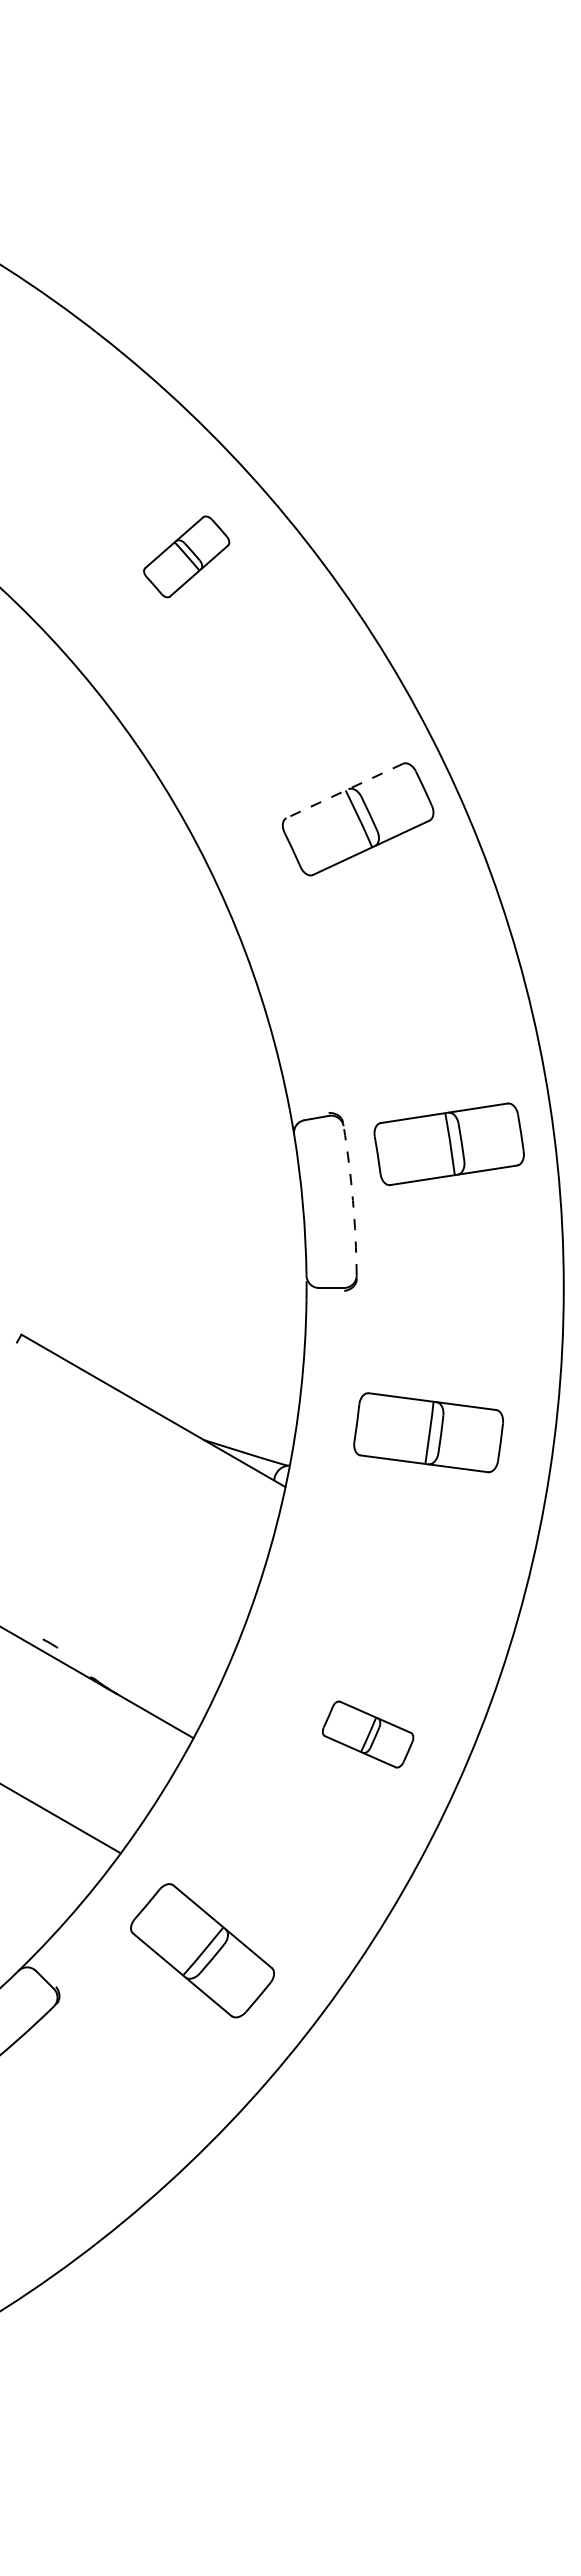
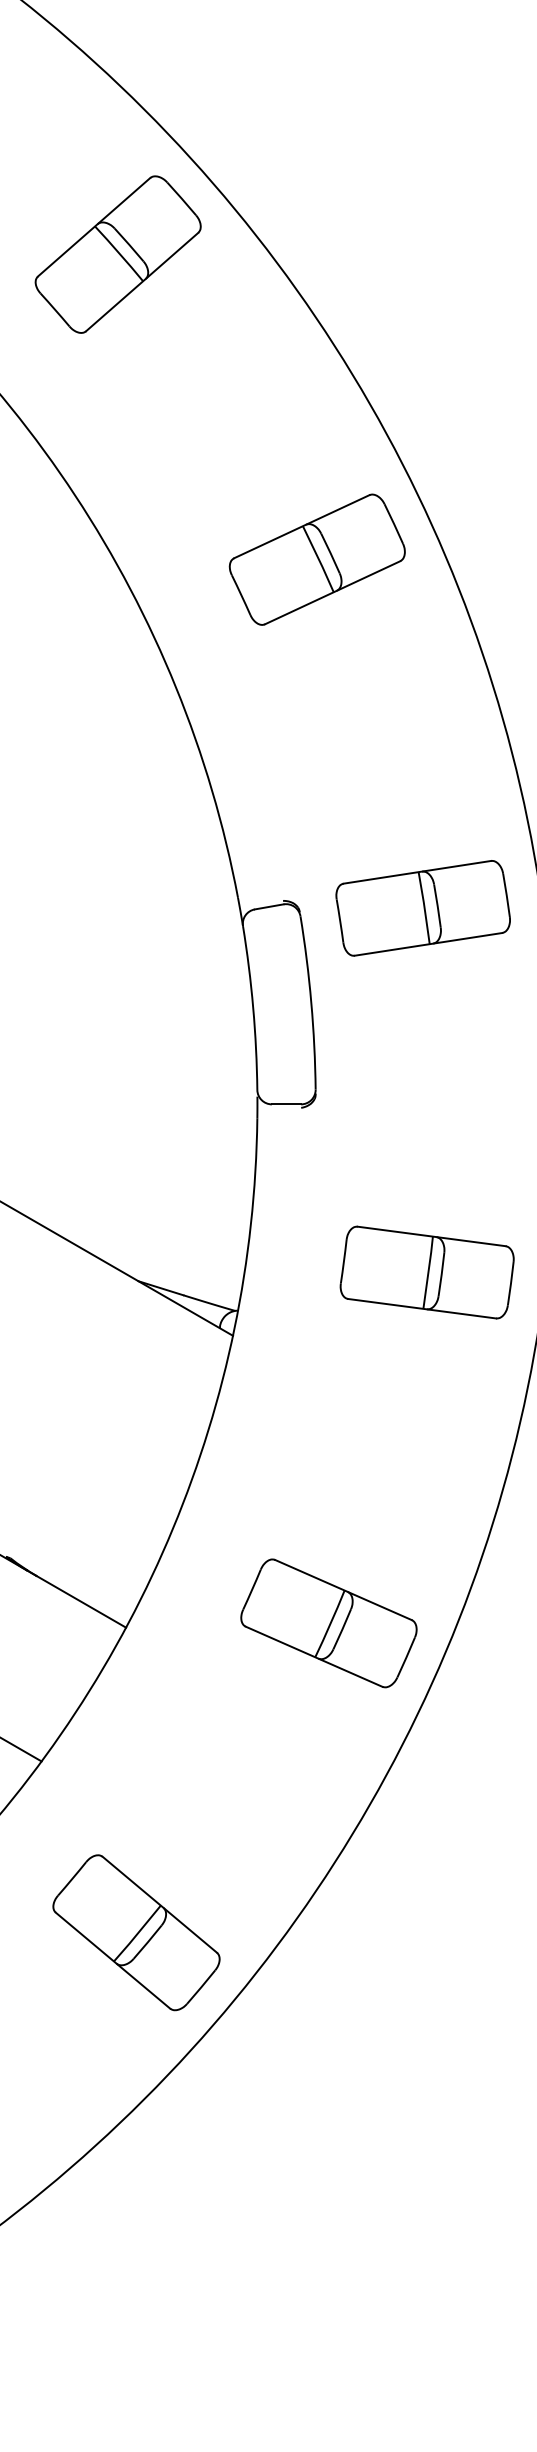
part: (186, 556) -> (117, 254), size x1.67
line: (344, 791) -> (301, 527), dashed -> solid
part: (448, 1144) -> (422, 908), moved
arc: (352, 1200) -> (310, 1002), dashed -> solid
part: (428, 1432) -> (427, 1272), moved
part: (367, 1734) -> (328, 1623), size x1.67
part: (202, 1950) -> (136, 1932), moved

